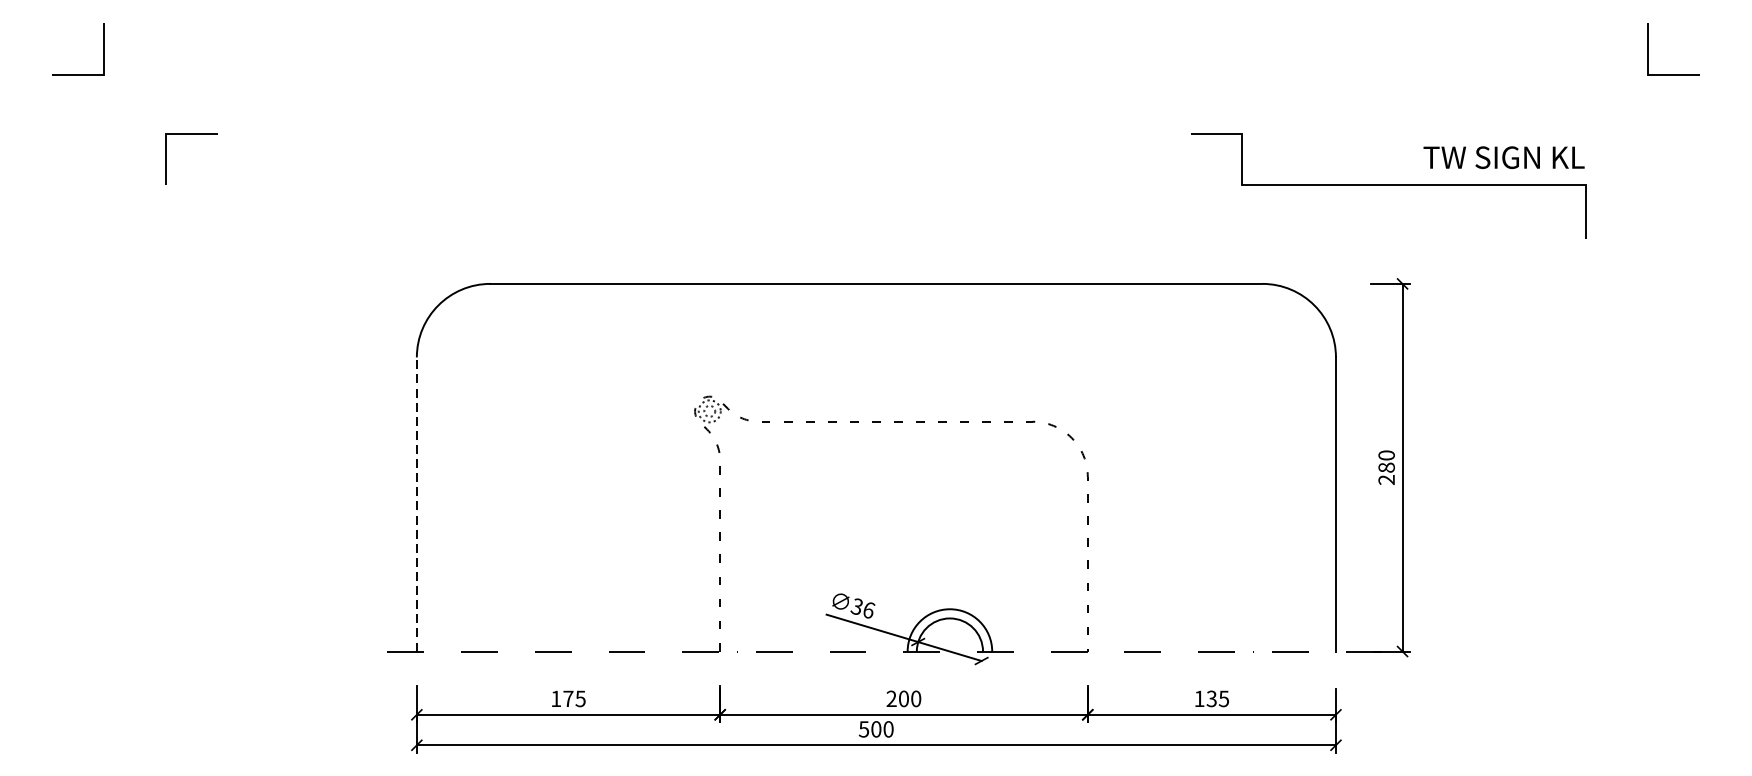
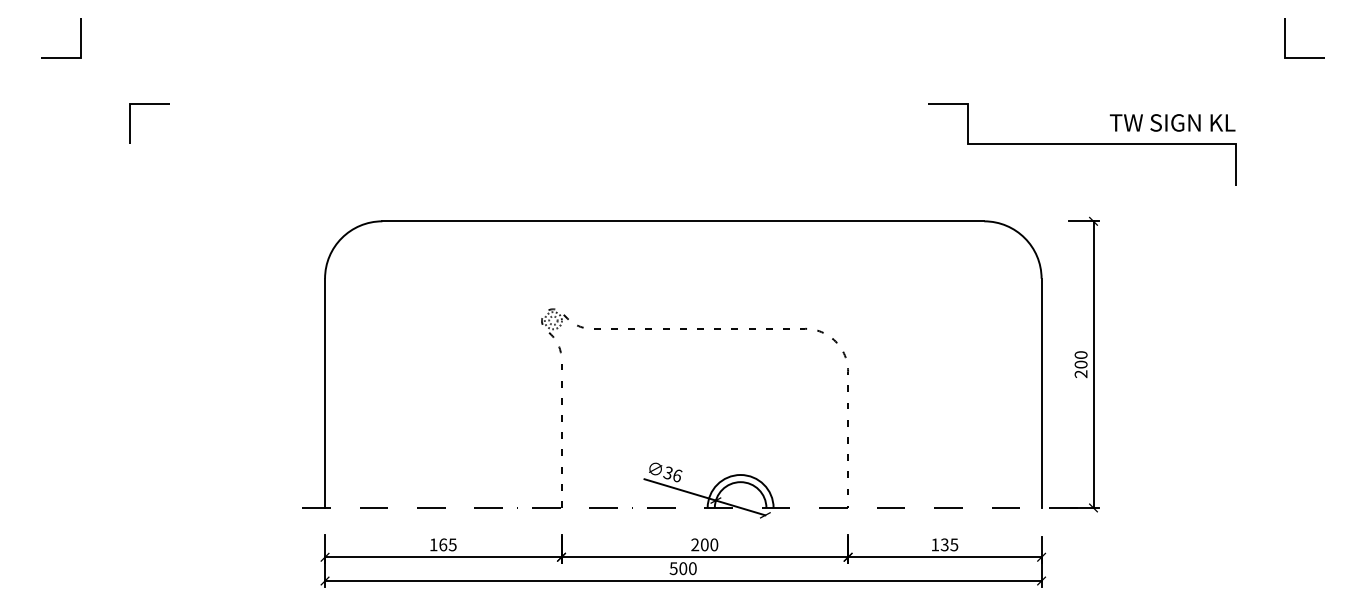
text: (1387, 467) -> (1081, 364), 280 -> 200
line: (417, 504) -> (325, 393), dashed -> solid
text: (568, 698) -> (443, 544), 175 -> 165

